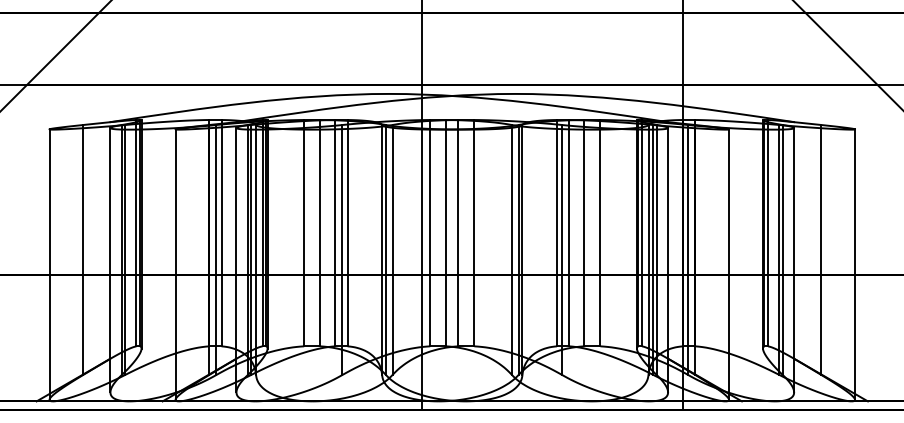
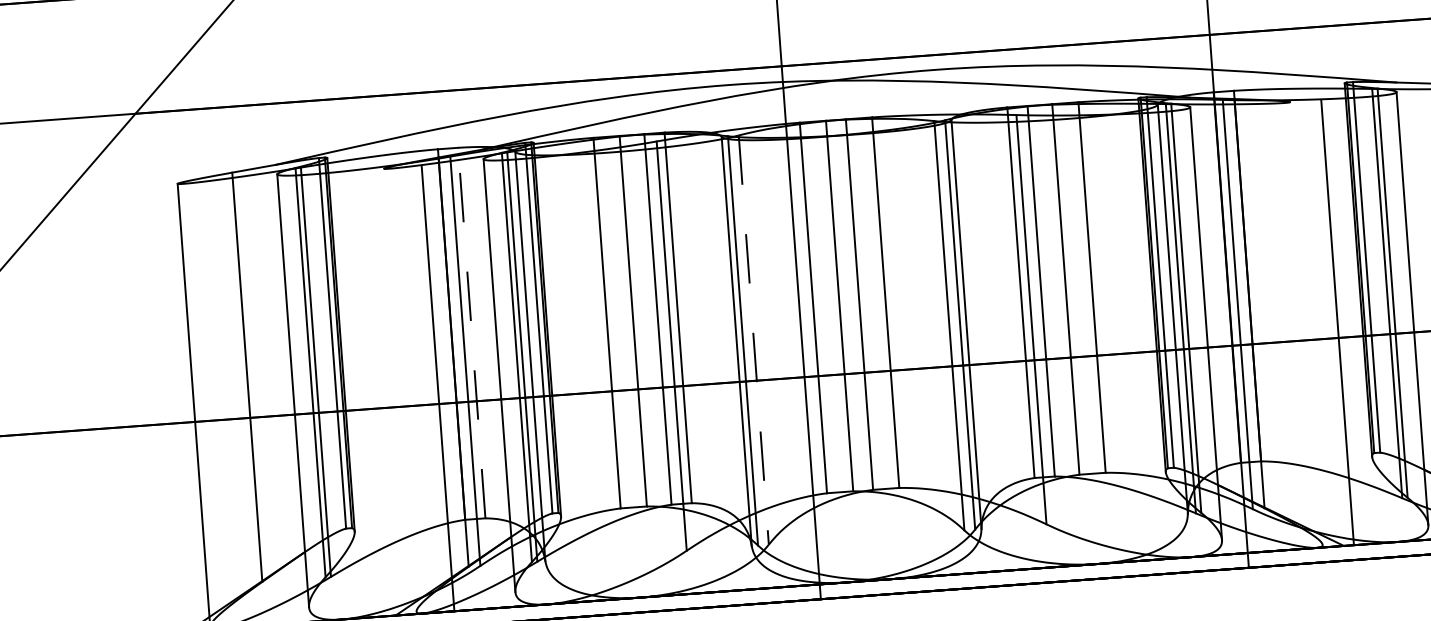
line: (221, 232) -> (471, 331), solid -> dashed
line: (392, 250) -> (753, 340), solid -> dashed
line: (175, 265) -> (437, 388), moved
line: (729, 265) -> (1338, 322), moved

